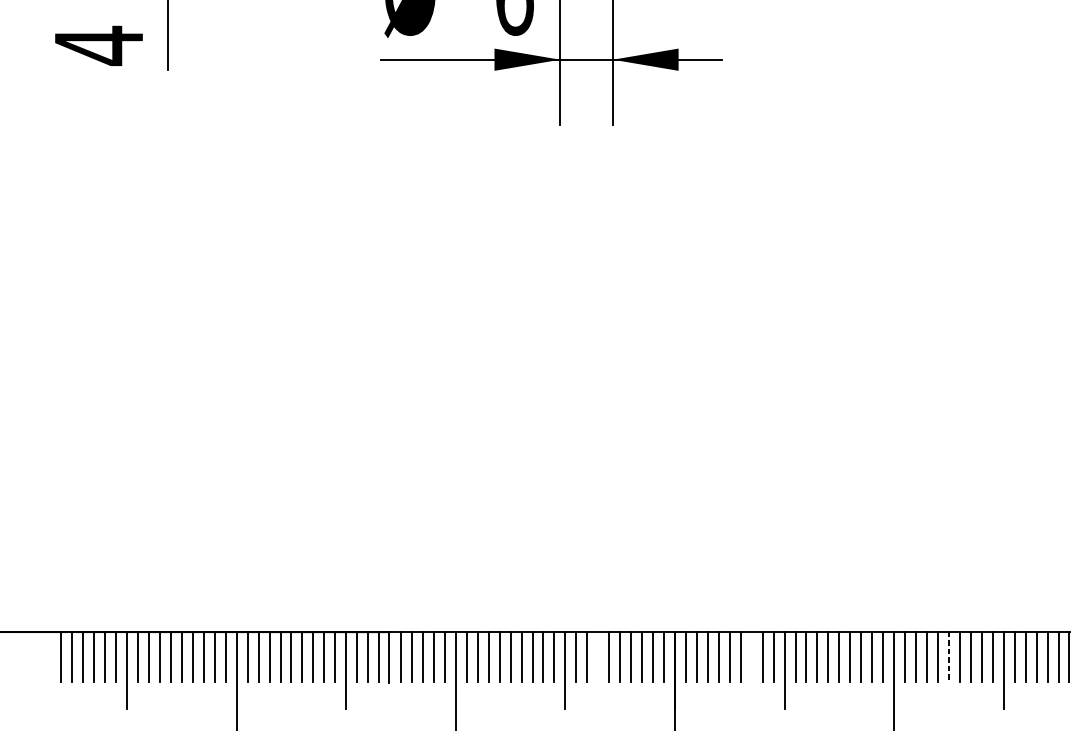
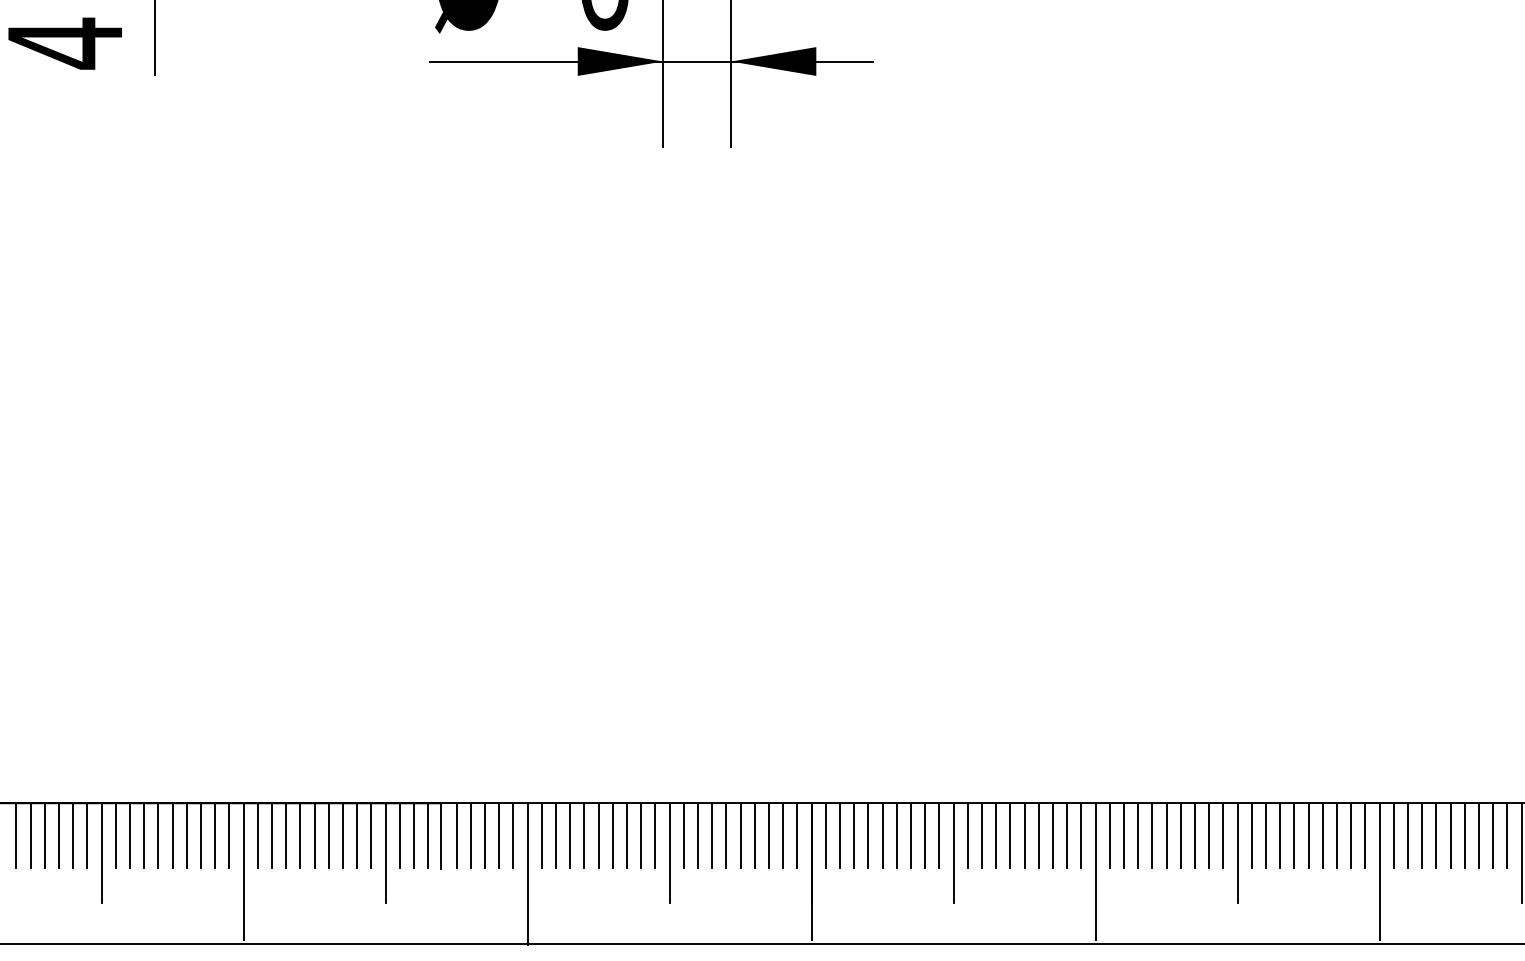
line: (598, 656) -> (712, 835), added
line: (752, 656) -> (911, 835), added
line: (948, 656) -> (1166, 835), dashed -> solid

